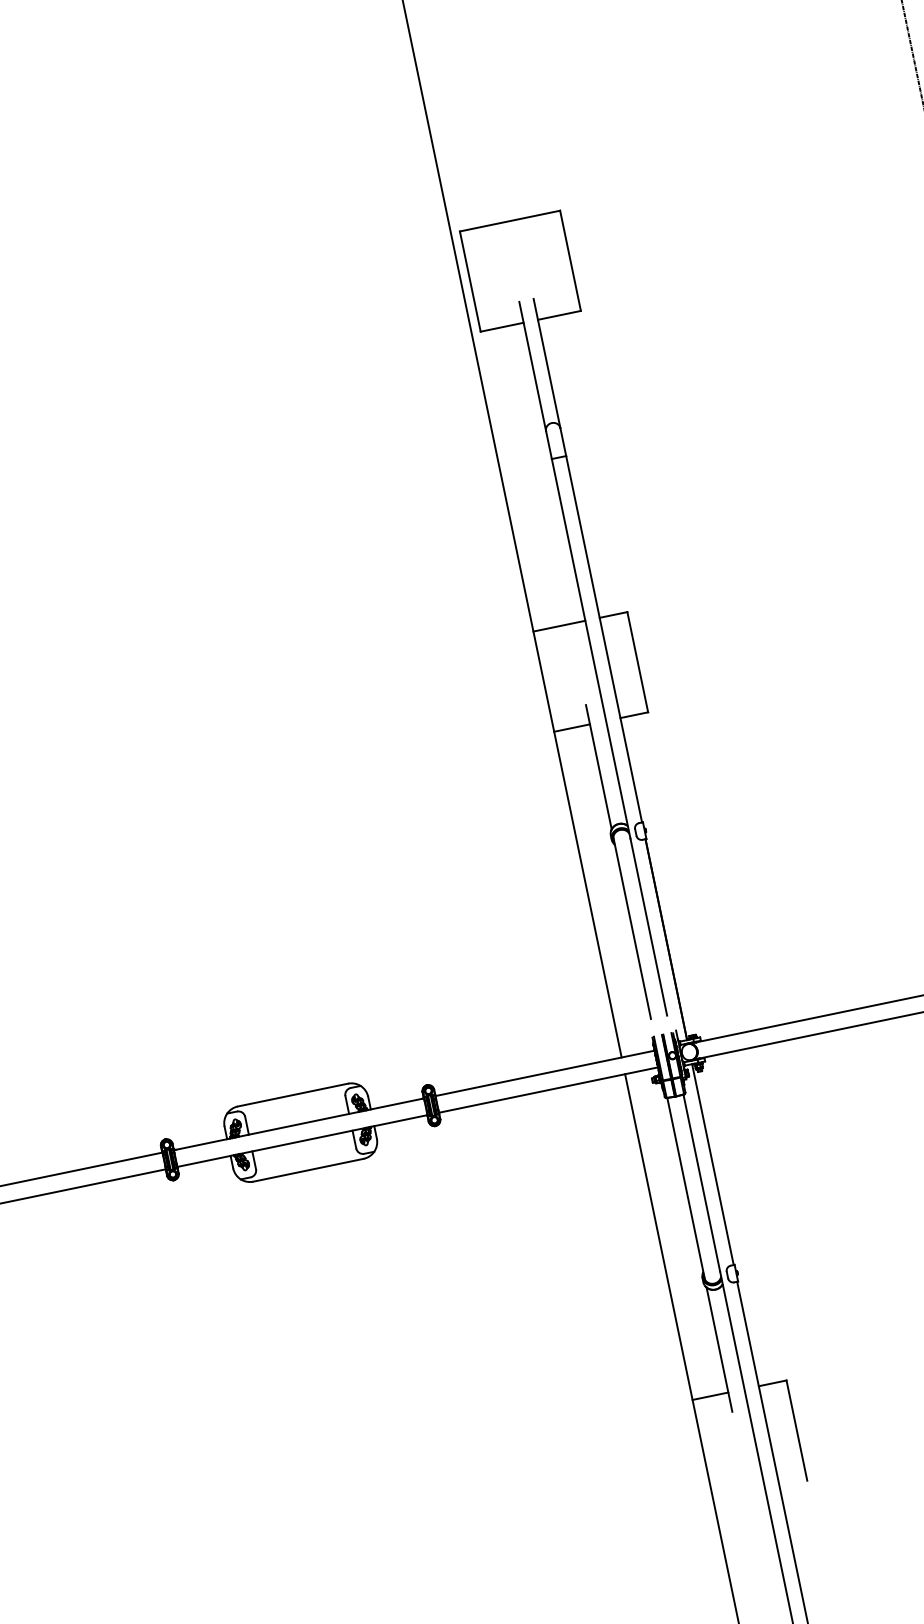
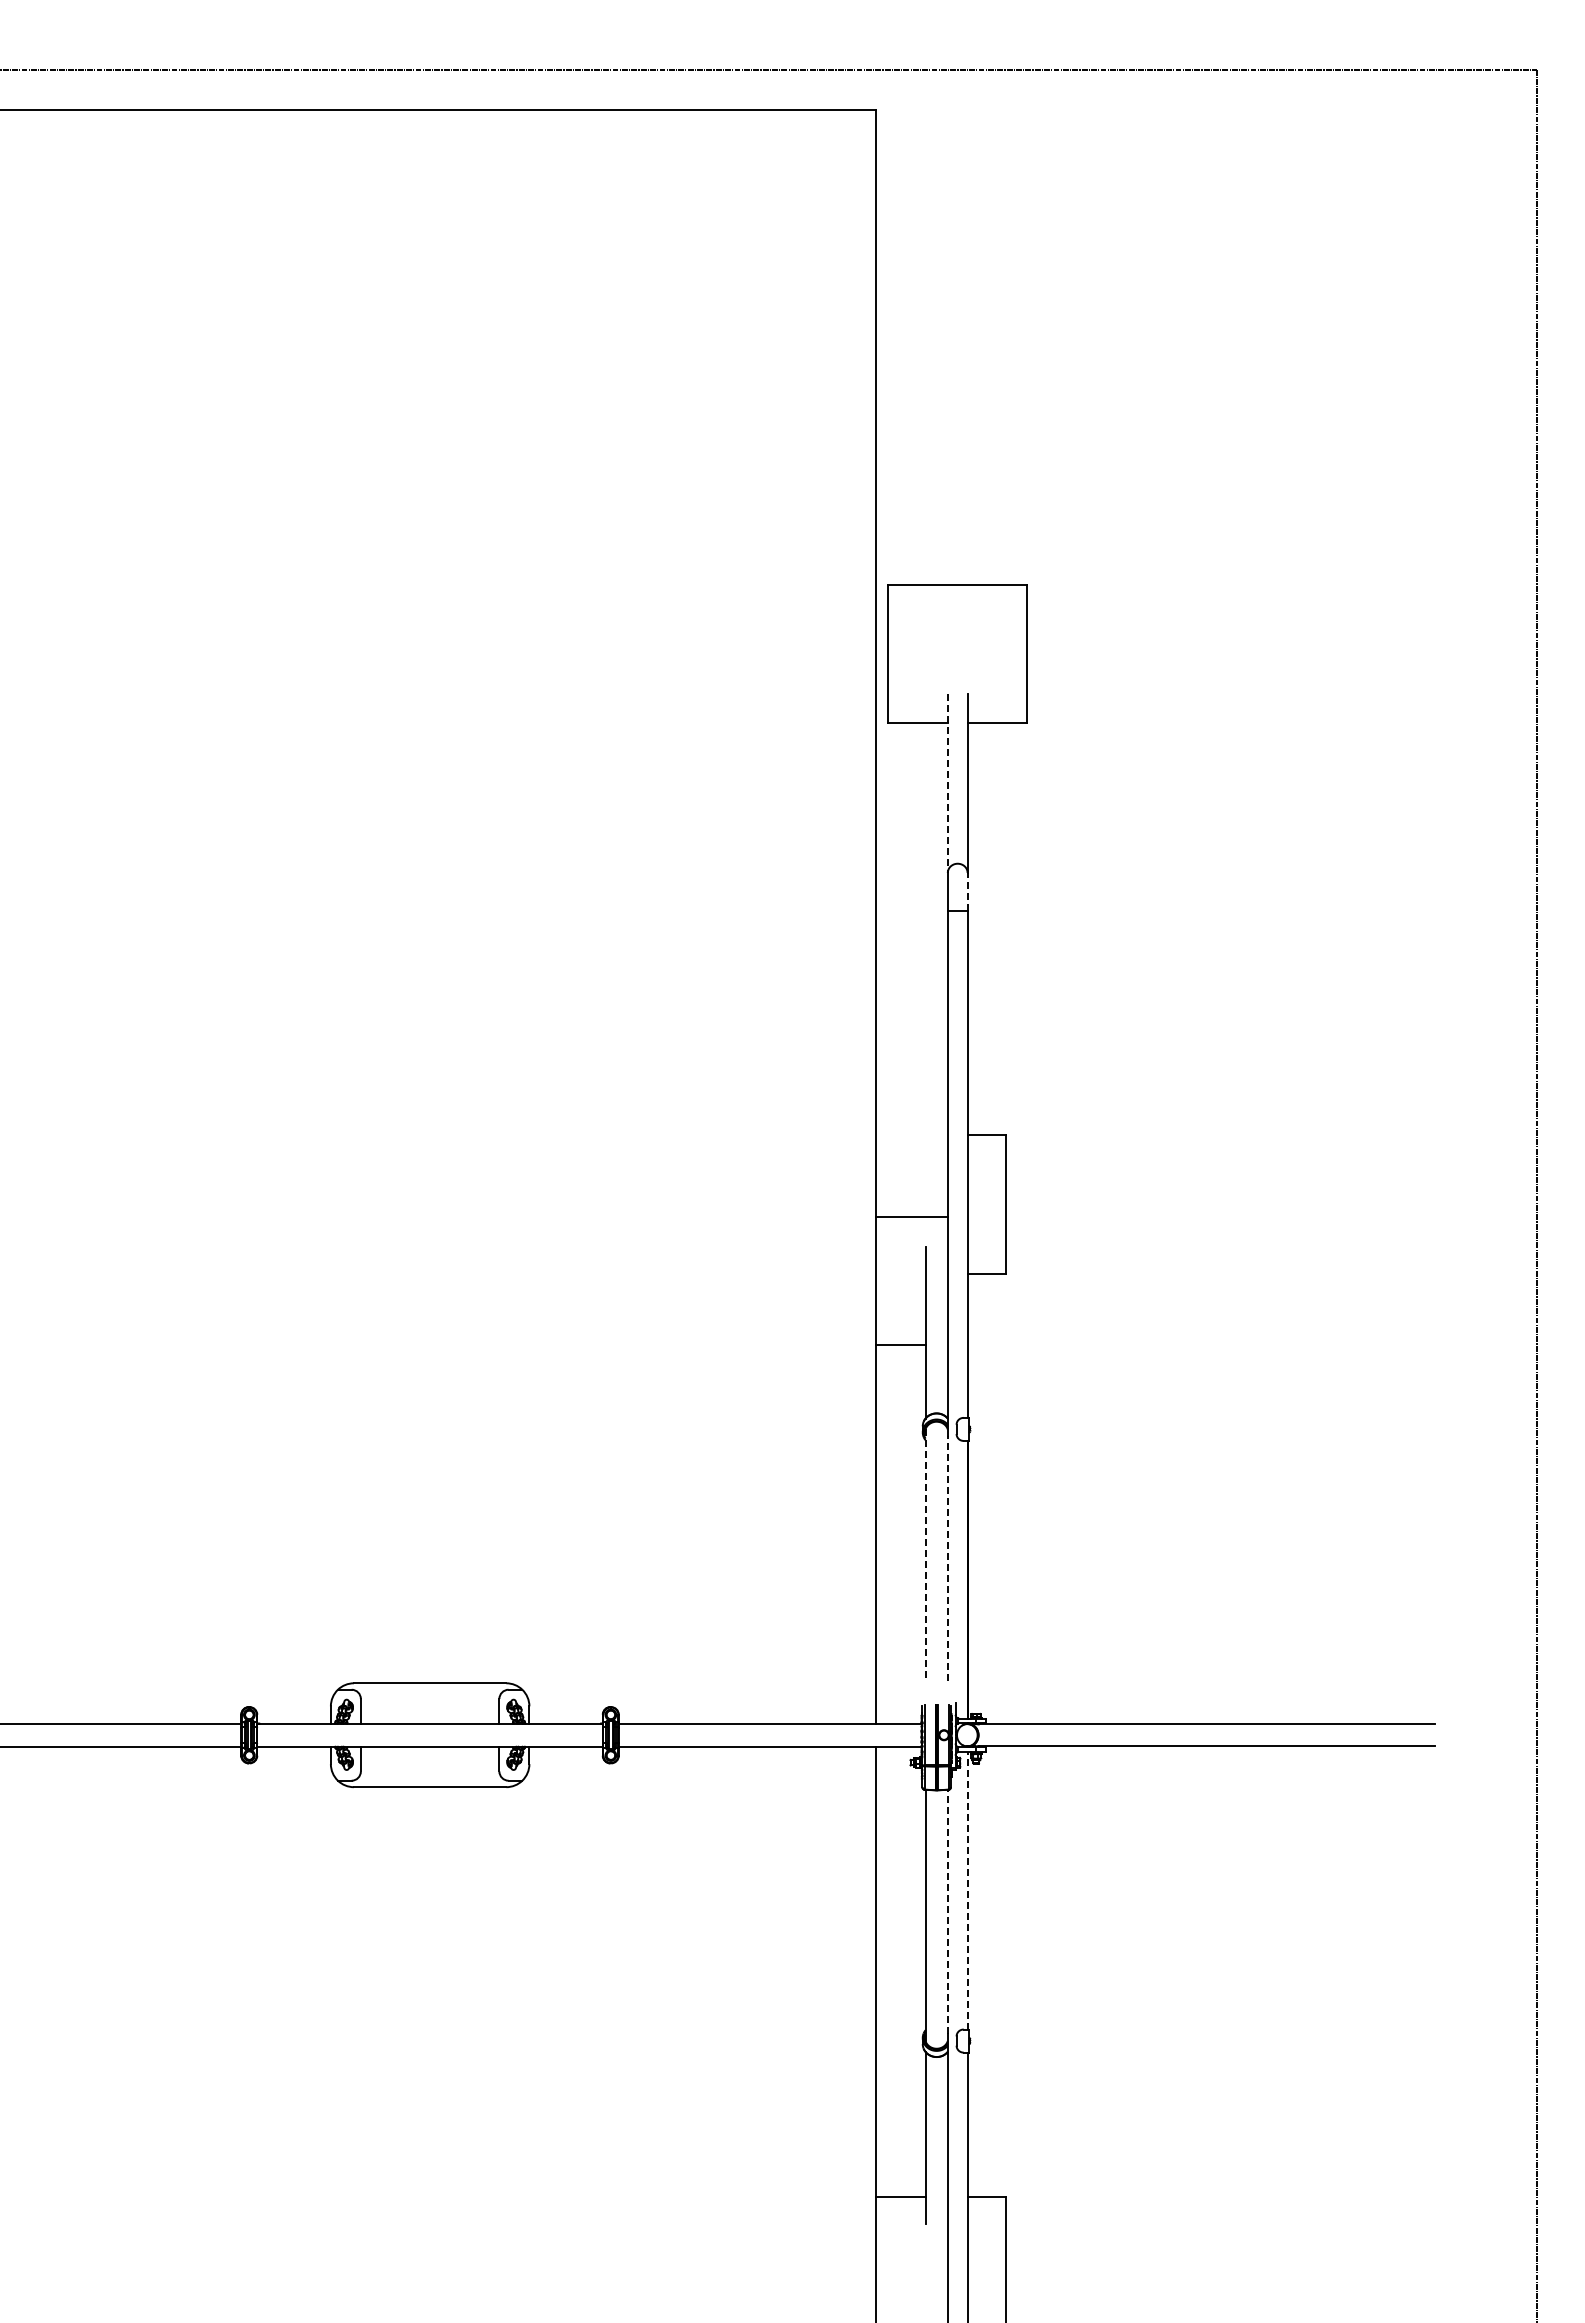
line: (532, 367) -> (947, 784), solid -> dashed
line: (563, 441) -> (967, 891), solid -> dashed
line: (559, 626) -> (911, 1217), moved
line: (571, 728) -> (900, 1344), moved
line: (648, 926) -> (947, 1557), solid -> dashed
line: (632, 928) -> (925, 1555), solid -> dashed
line: (712, 1164) -> (967, 1890), solid -> dashed
line: (701, 1182) -> (947, 1911), solid -> dashed

